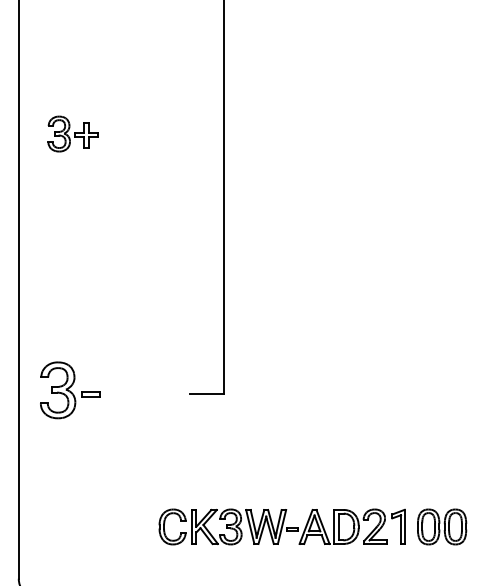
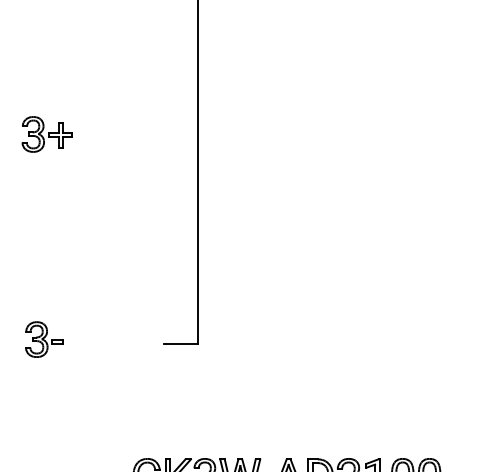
part: (72, 133) -> (46, 133), moved
part: (70, 389) -> (44, 338), size x0.62

